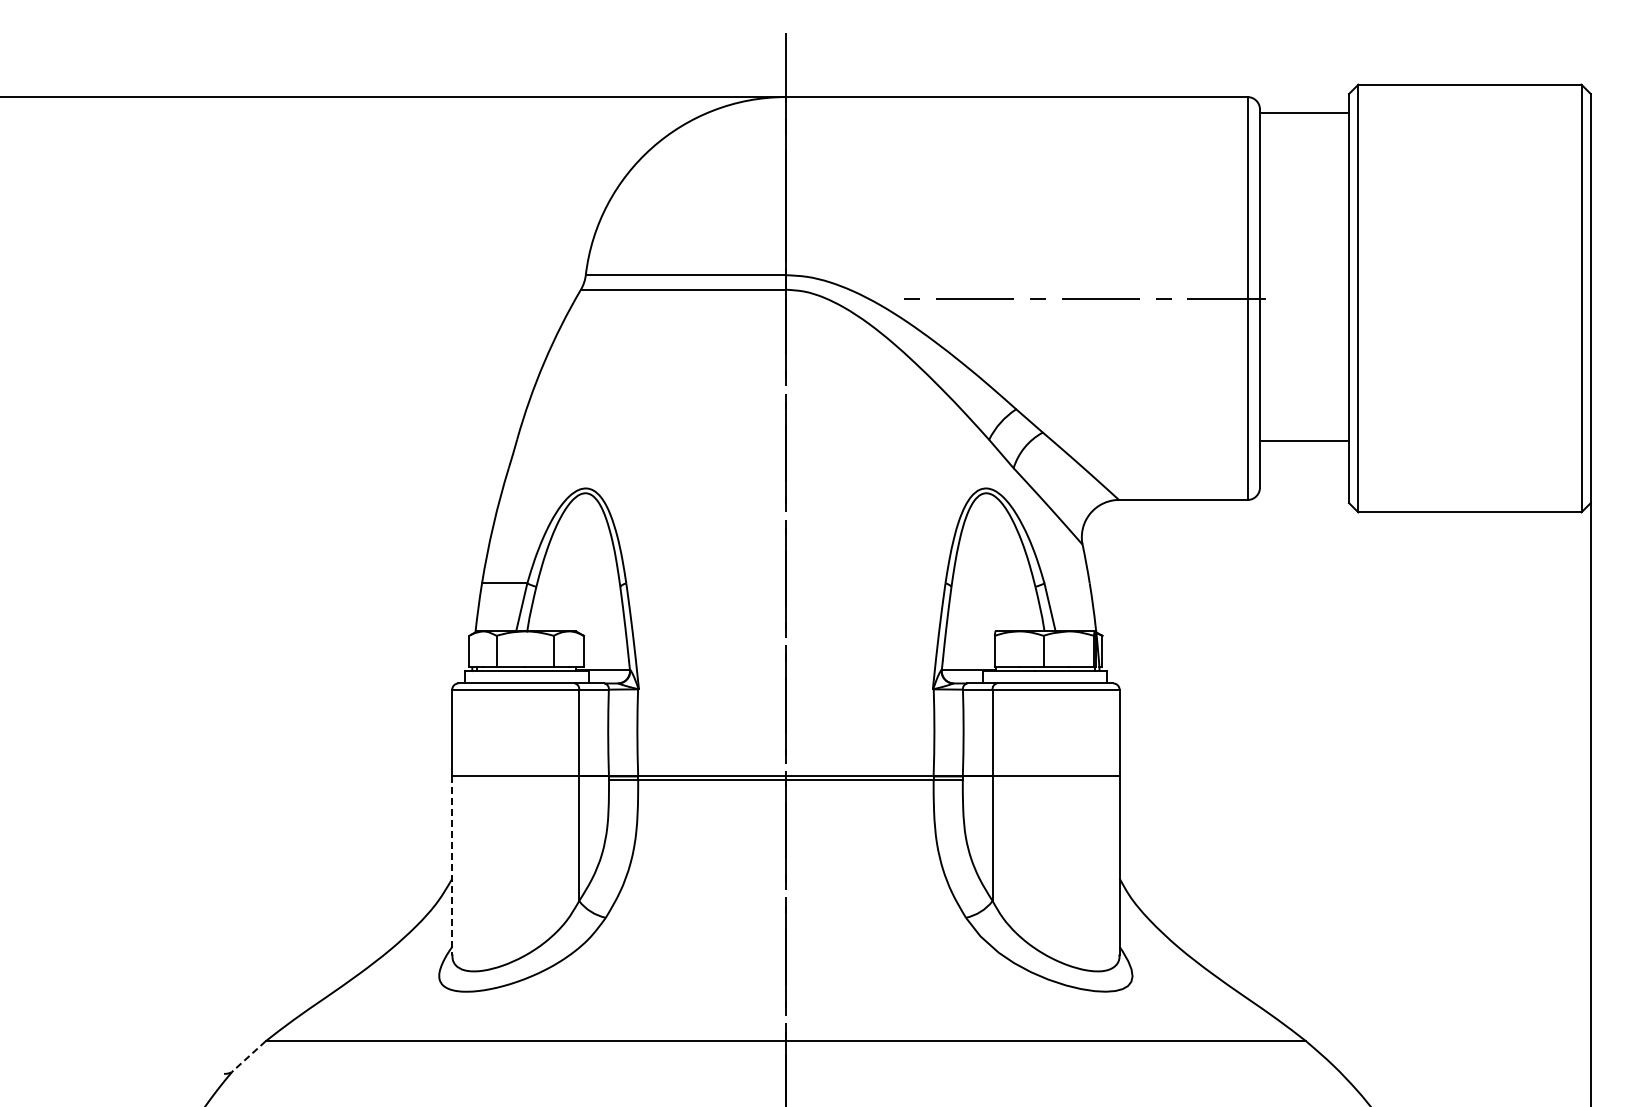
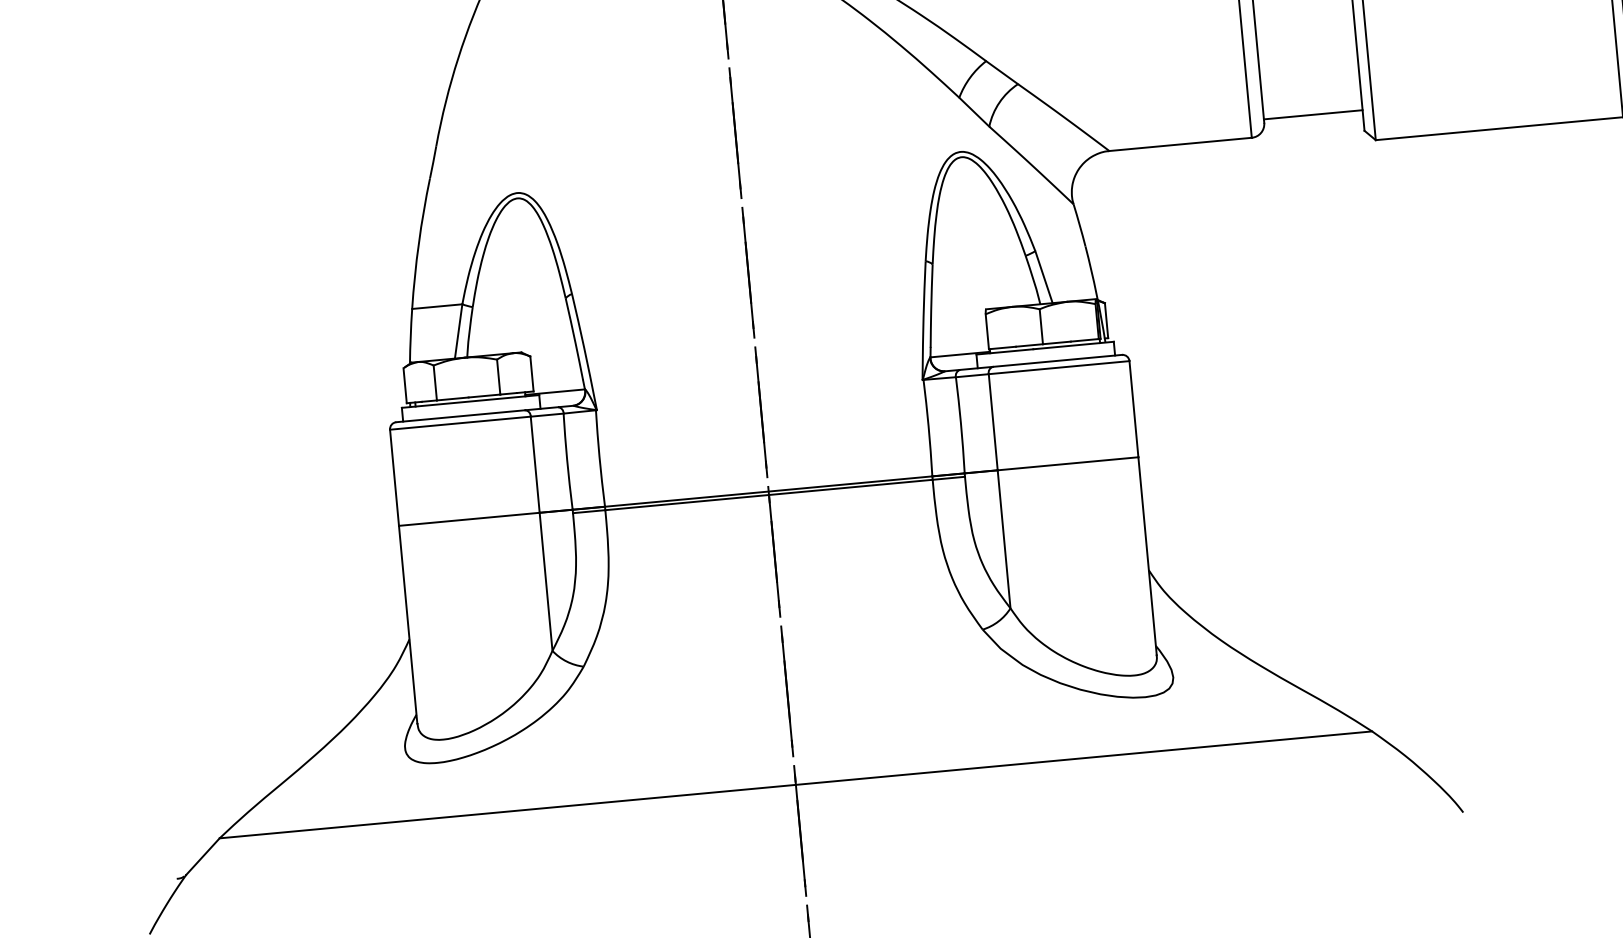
line: (1304, 441) -> (1313, 114), moved
line: (452, 866) -> (408, 625), dashed -> solid
line: (248, 1056) -> (202, 857), dashed -> solid

